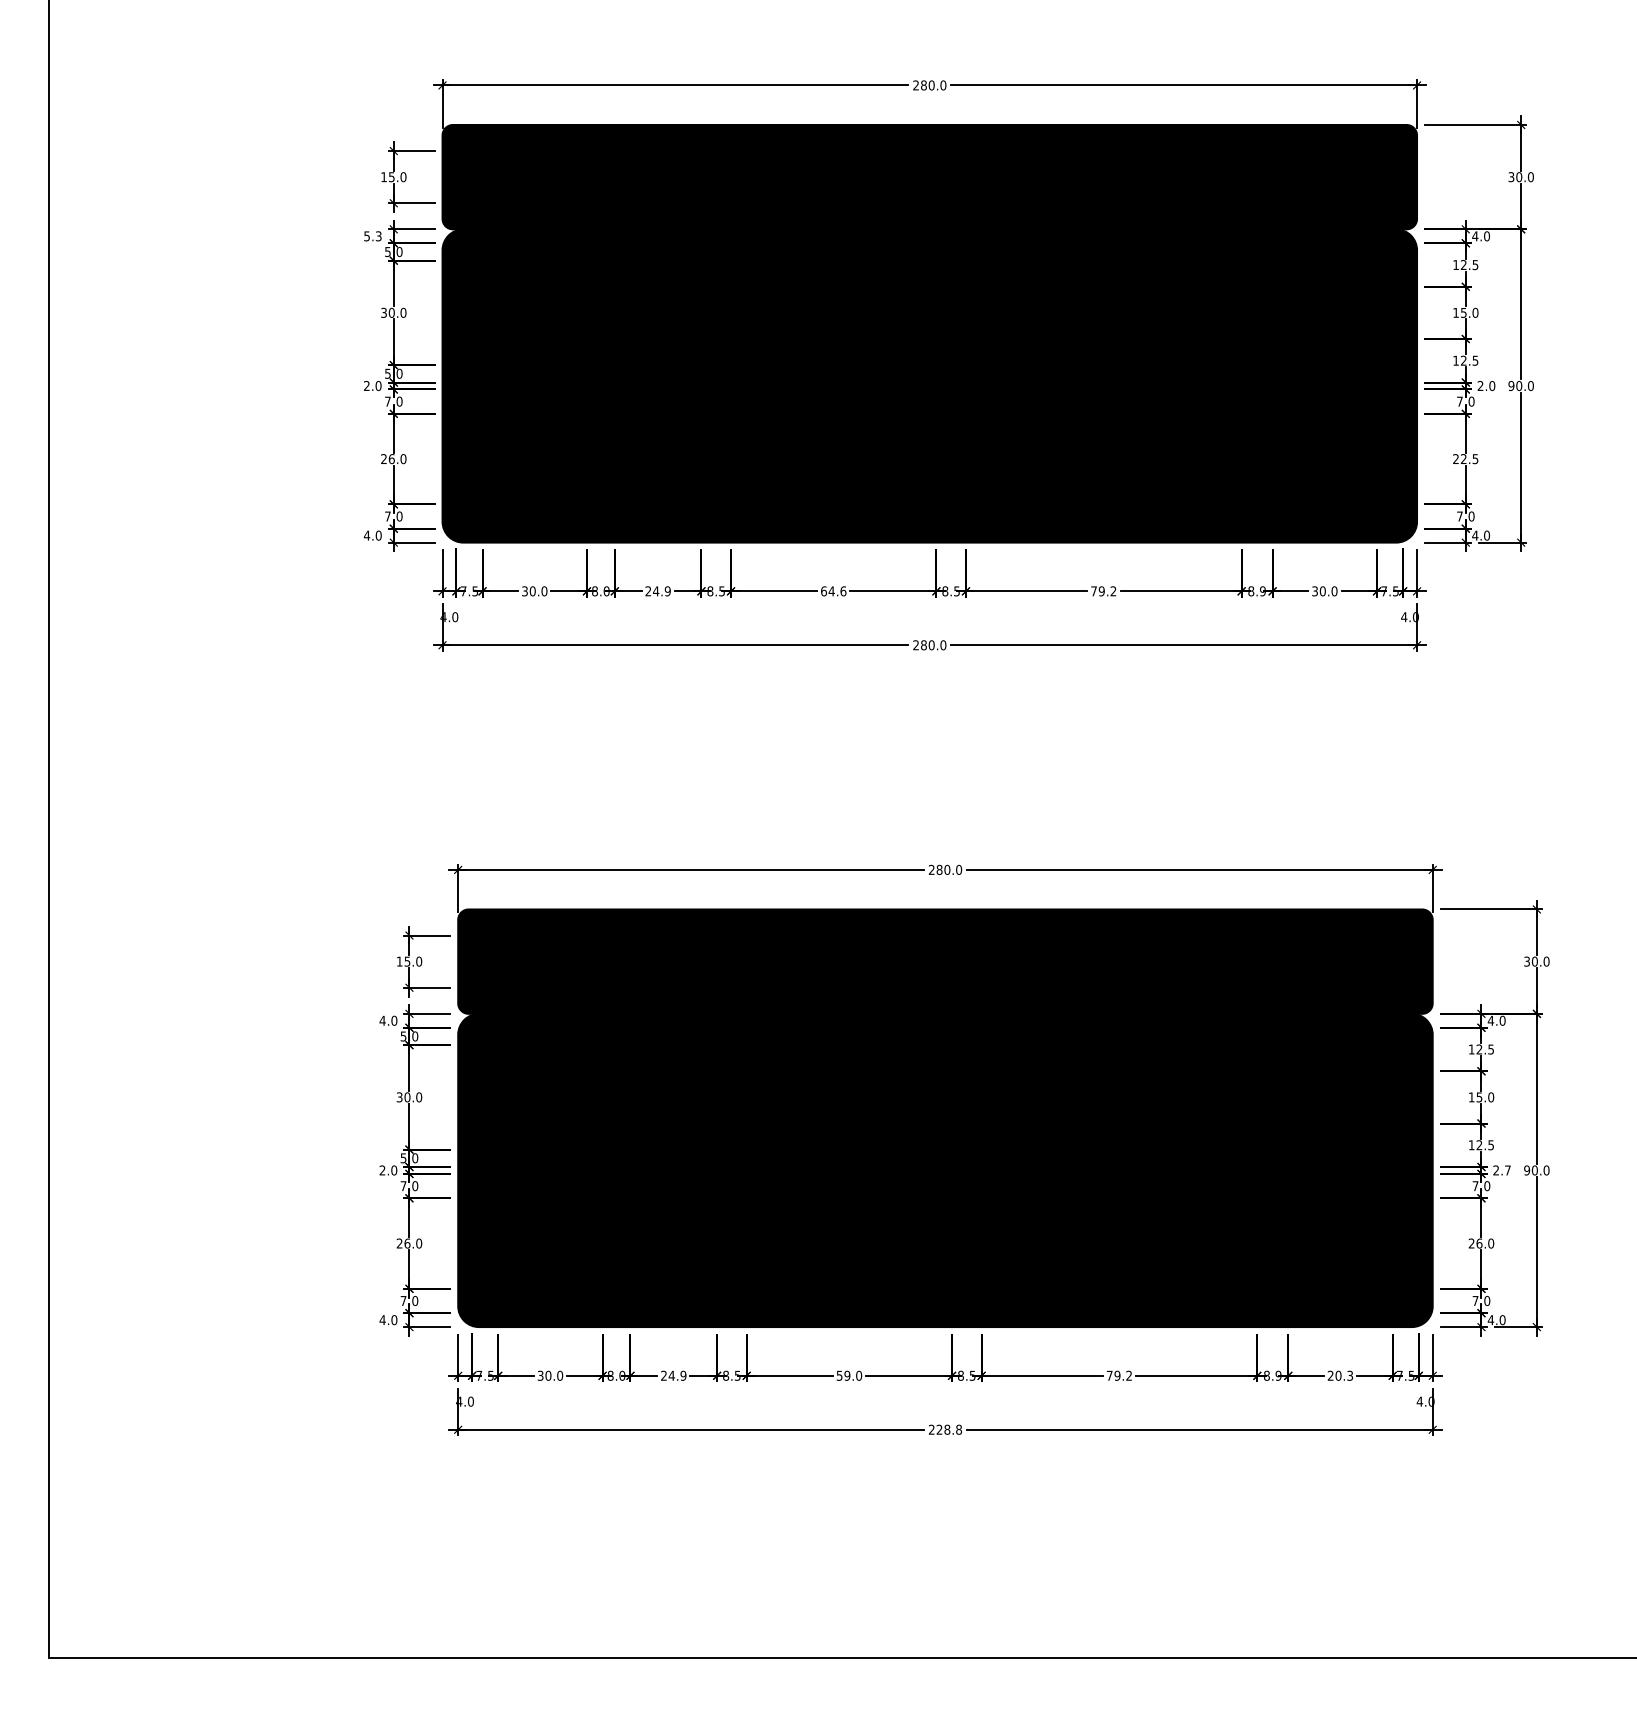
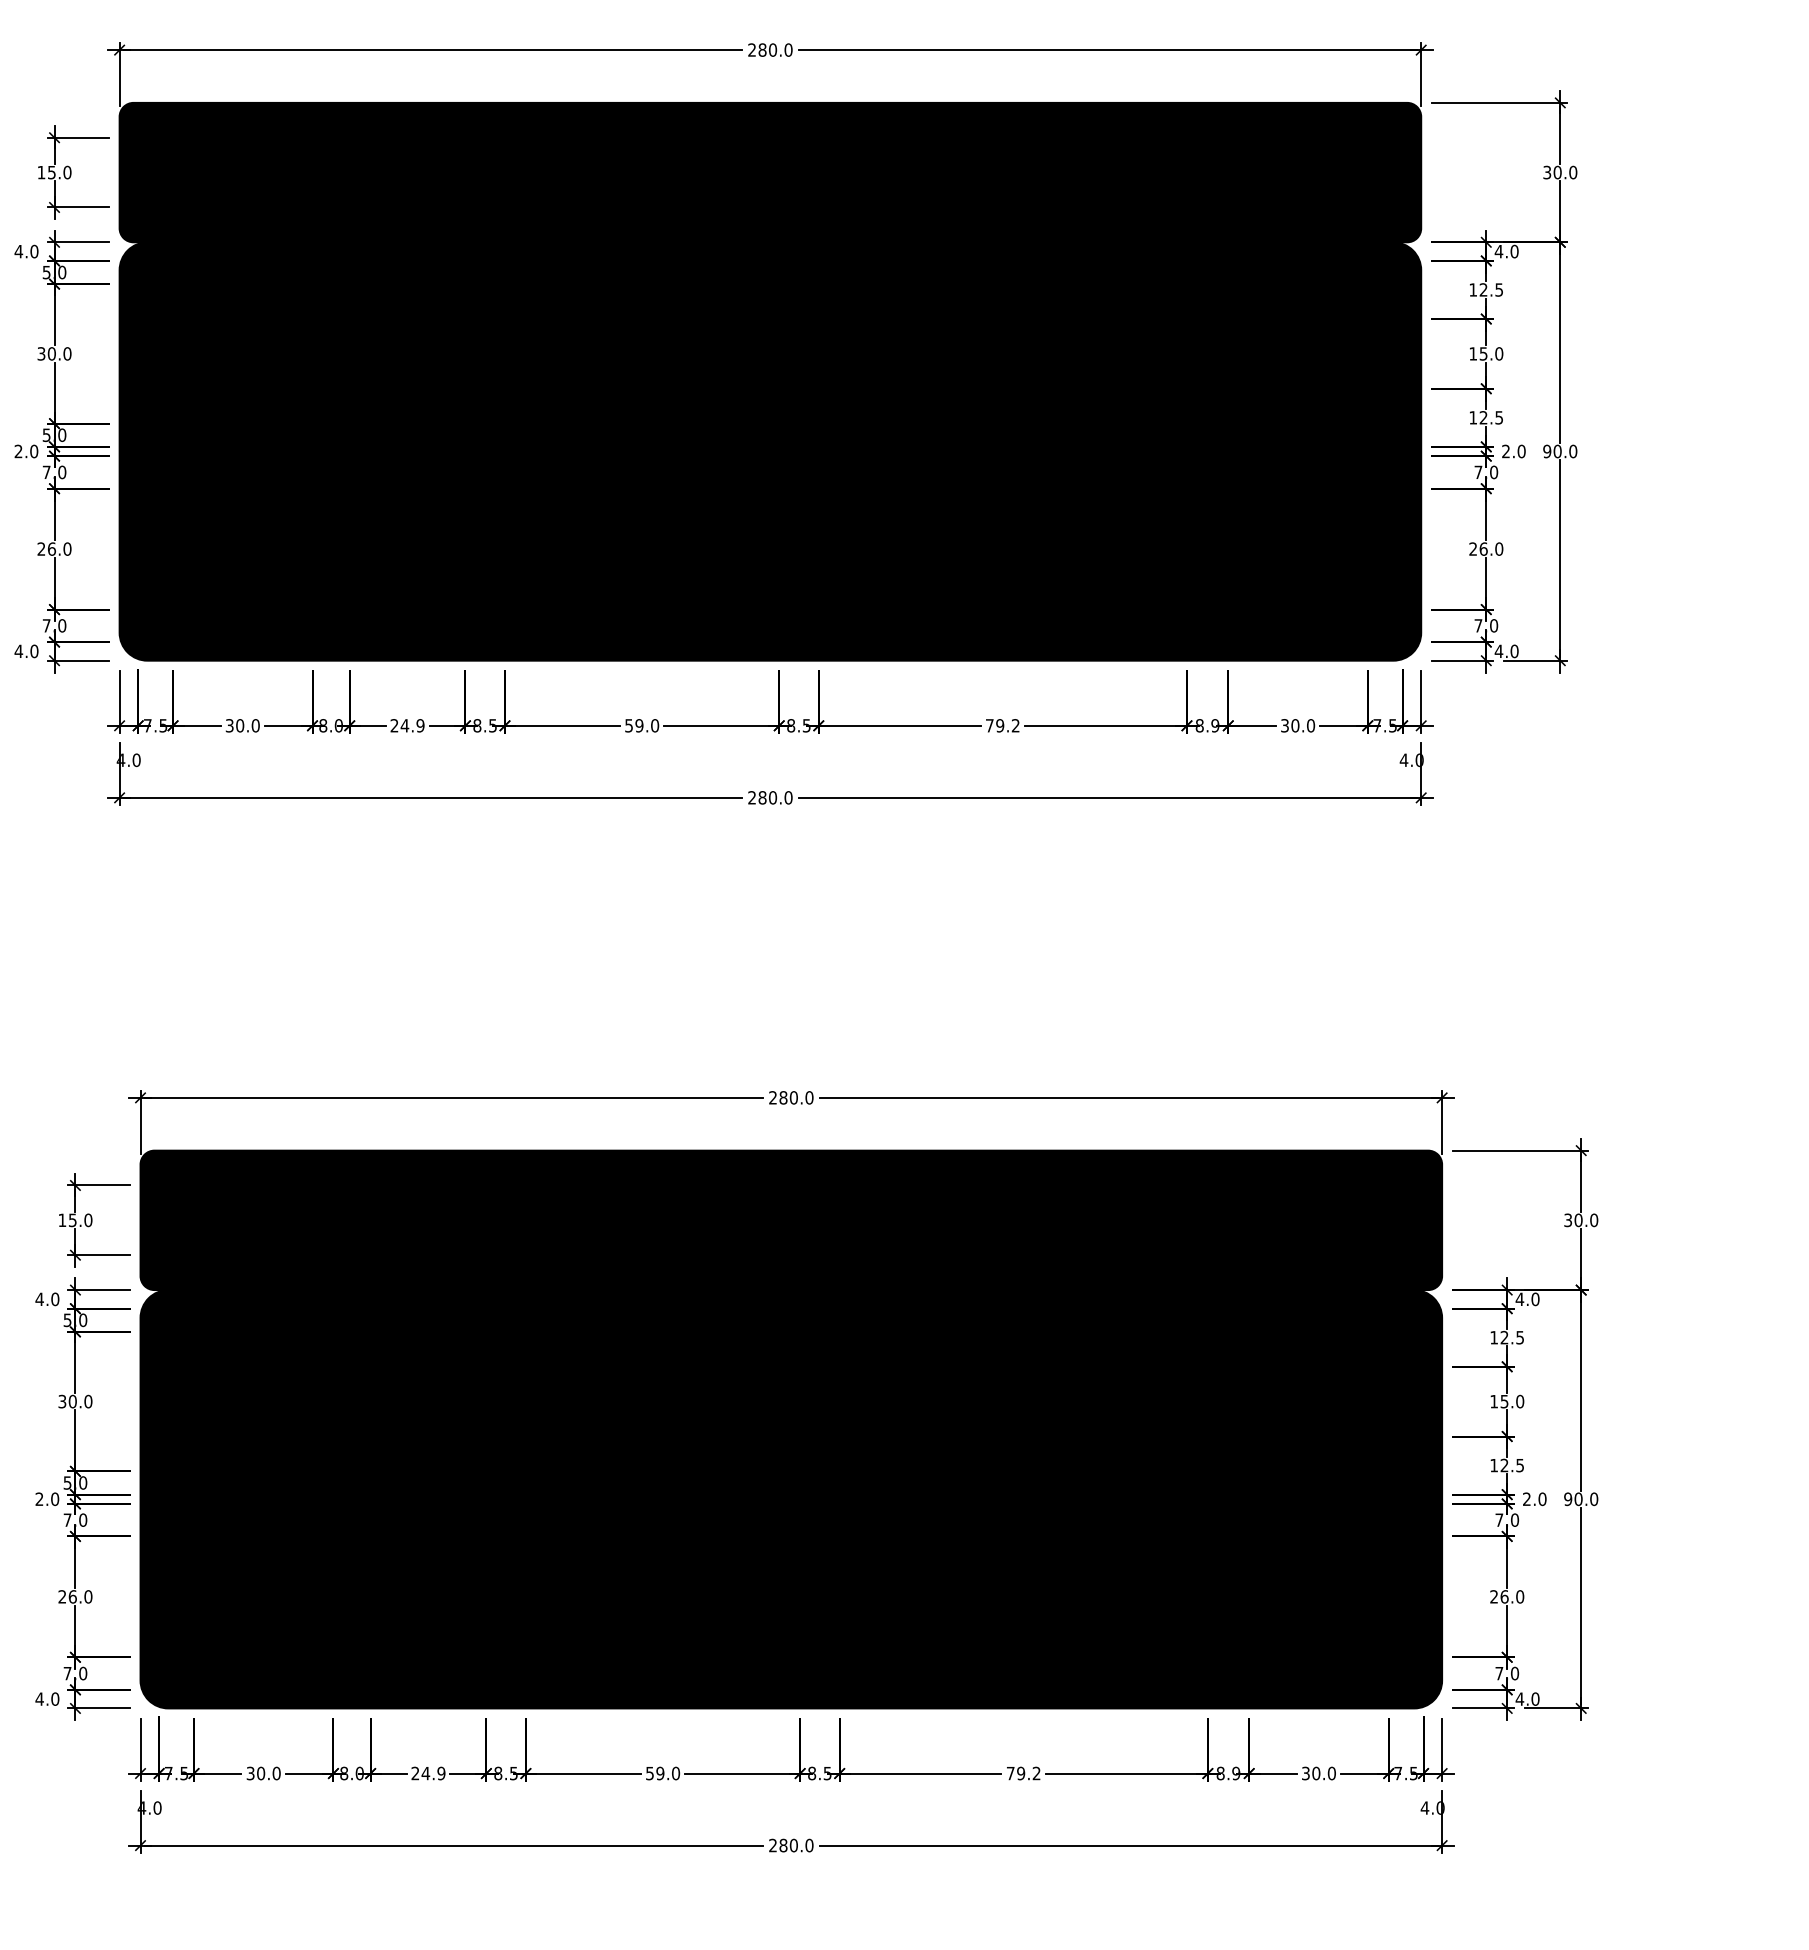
text: (372, 236) -> (26, 251), 5.3 -> 4.0
text: (1469, 459) -> (1491, 549), 22.5 -> 26.0
text: (833, 591) -> (641, 725), 64.6 -> 59.0
text: (1507, 1170) -> (1541, 1499), 2.7 -> 2.0
text: (1340, 1375) -> (1318, 1773), 20.3 -> 30.0
text: (949, 1429) -> (796, 1845), 228.8 -> 280.0

